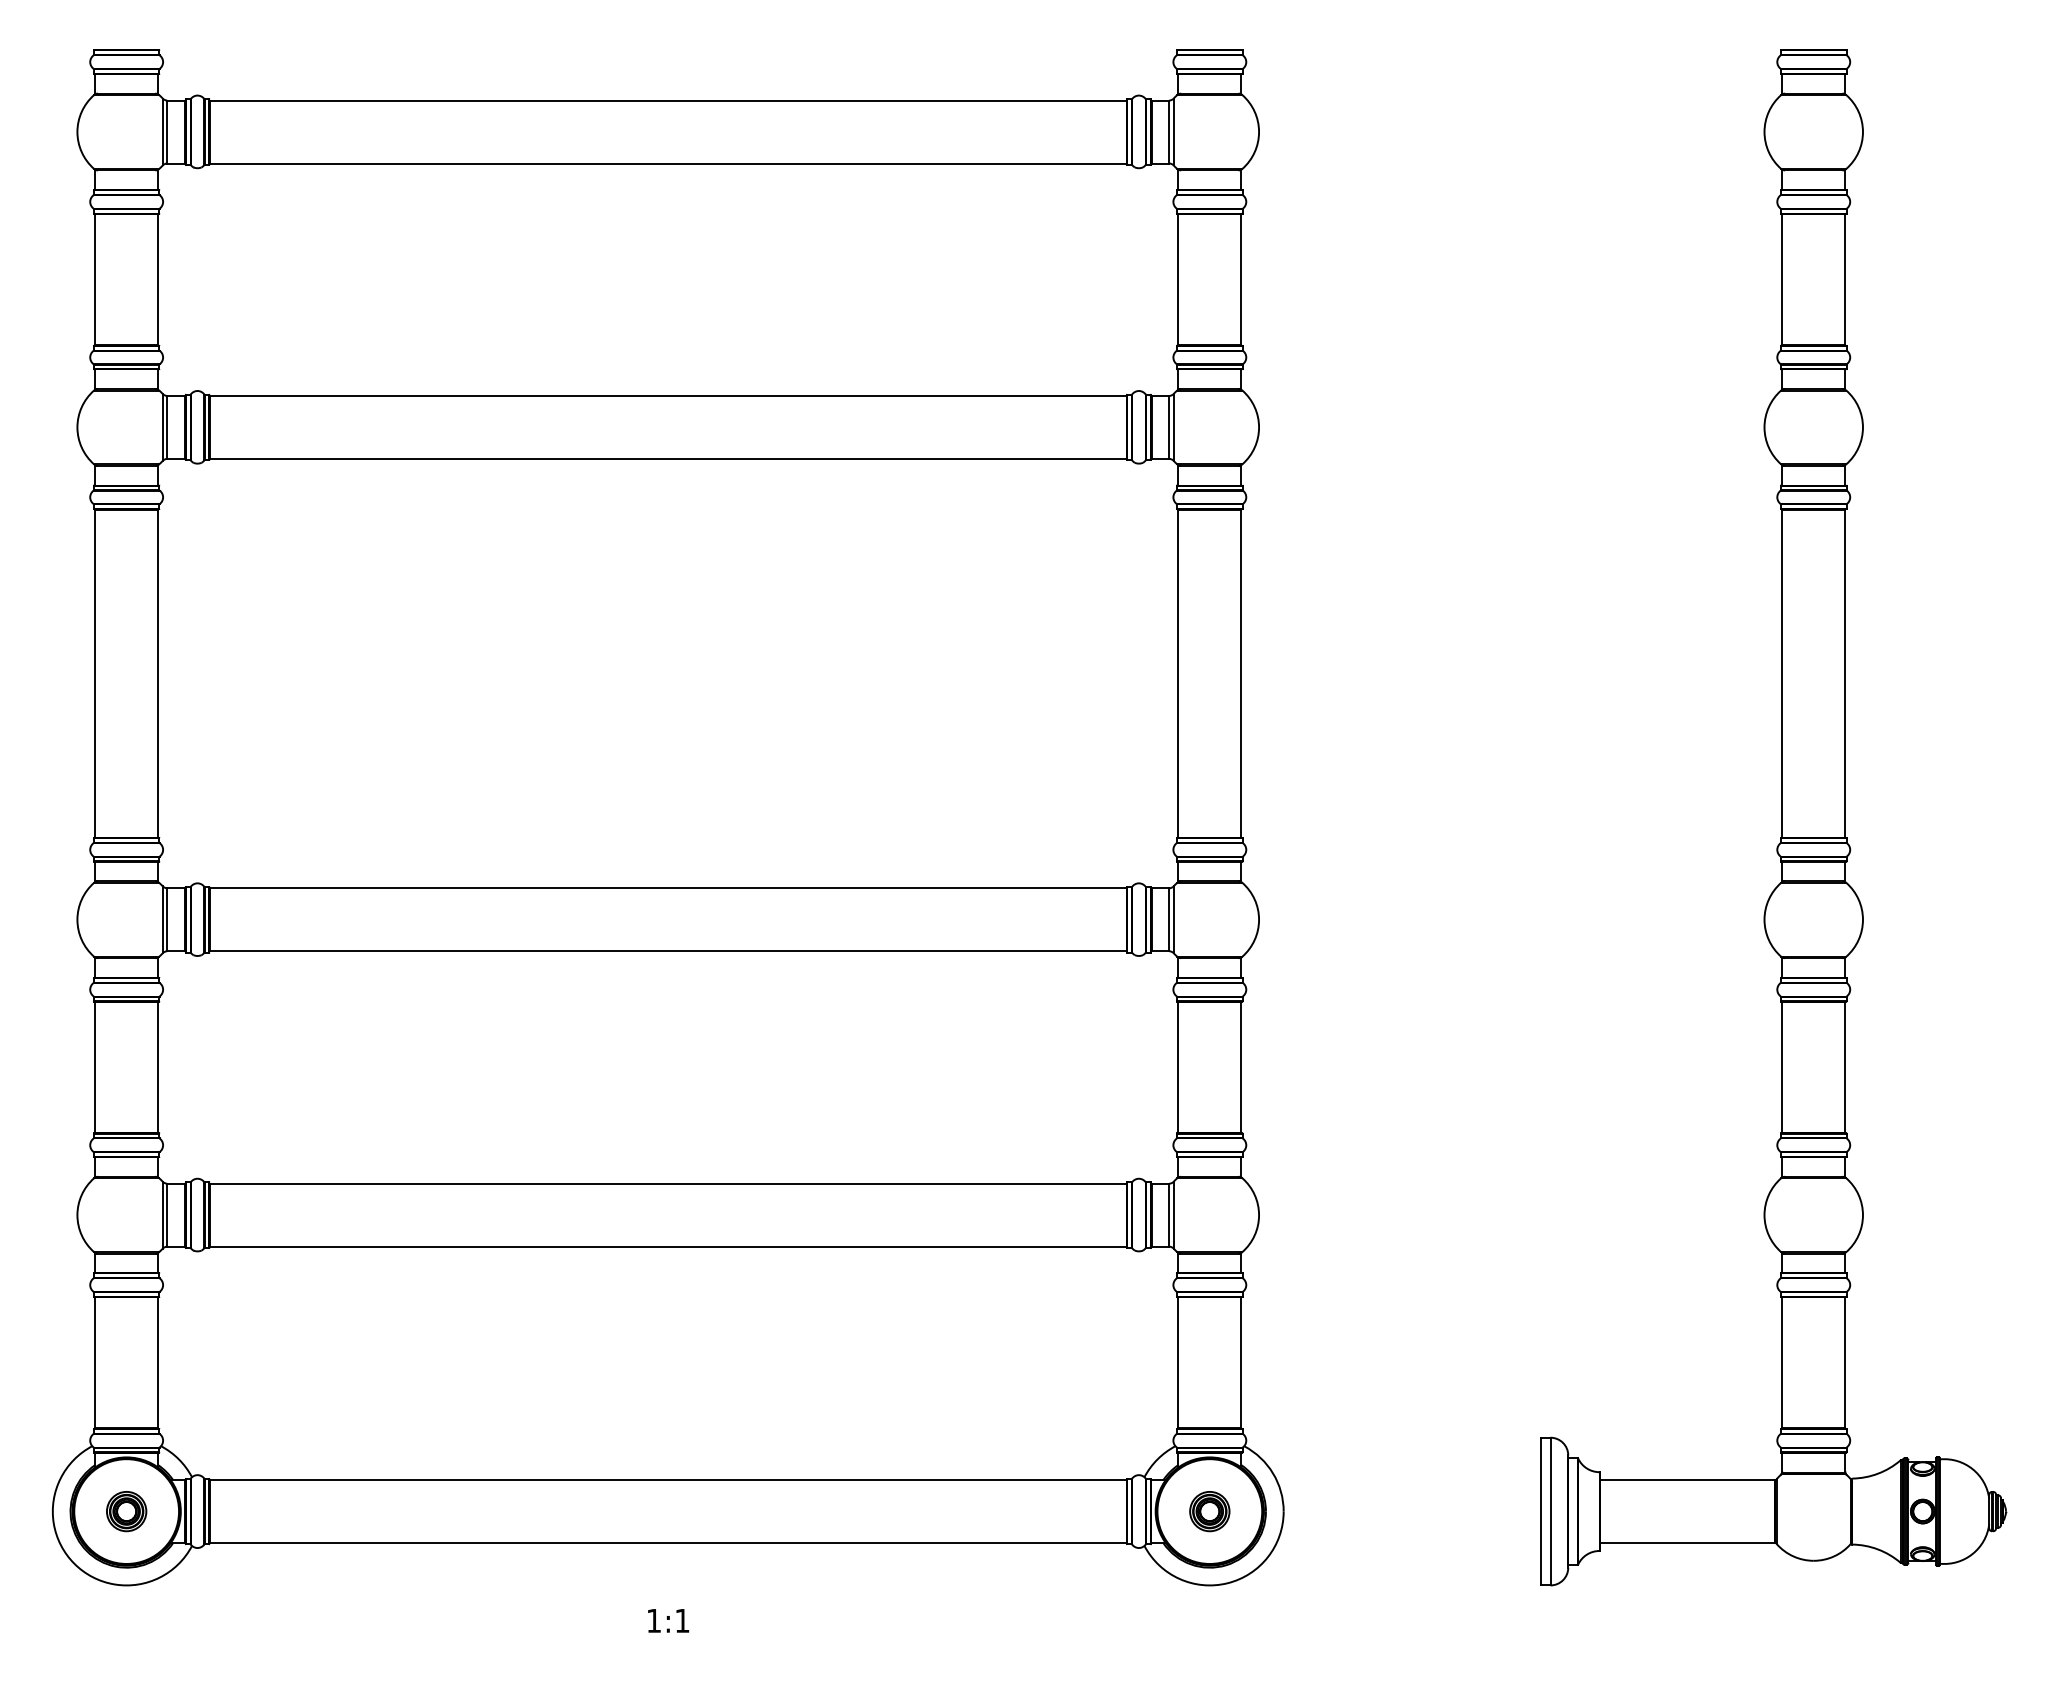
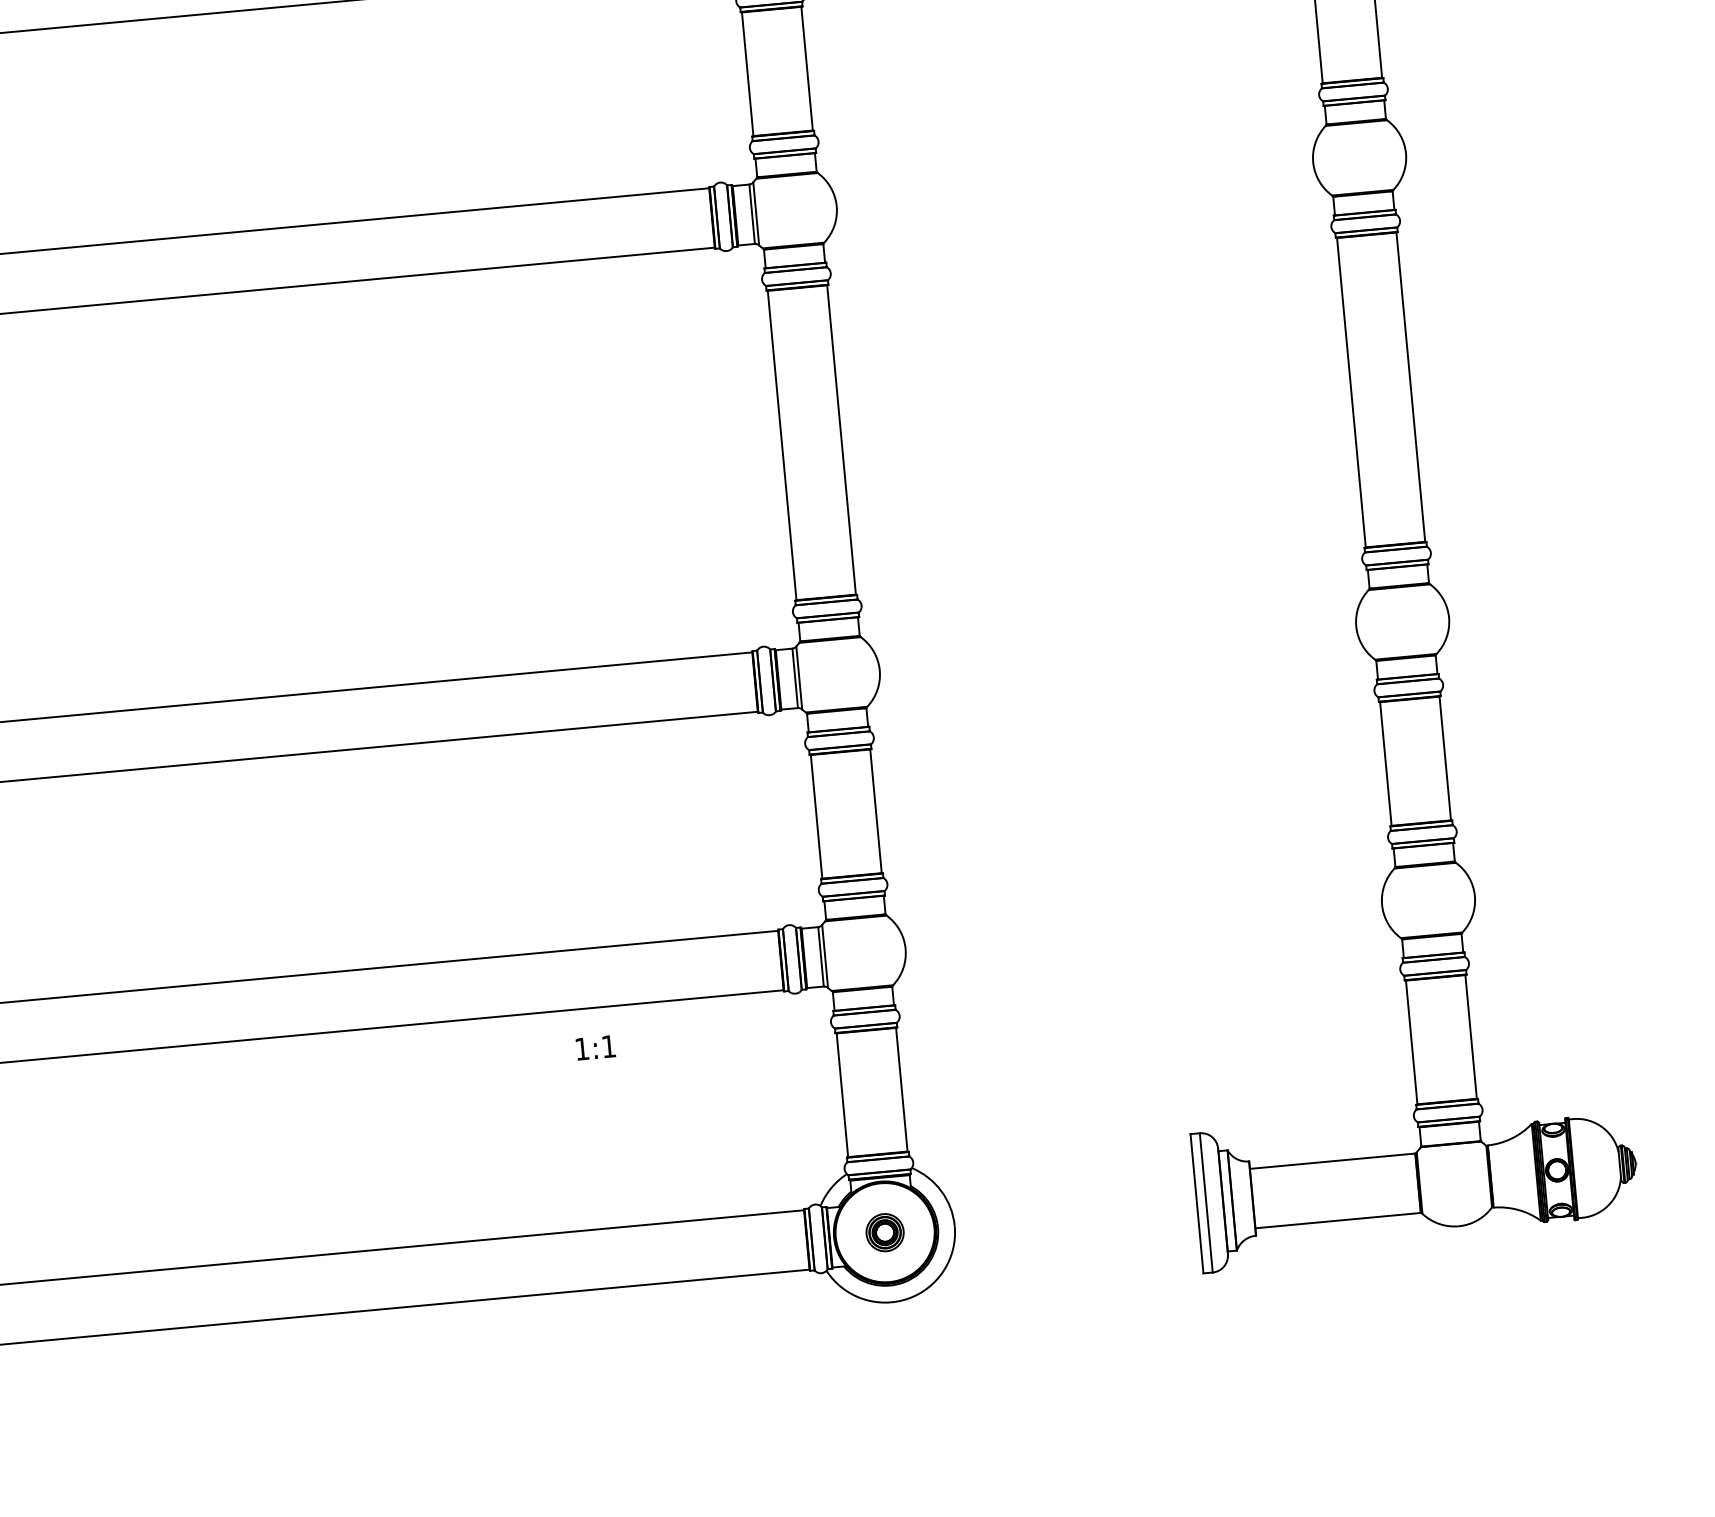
text: (668, 1620) -> (595, 1047), moved

